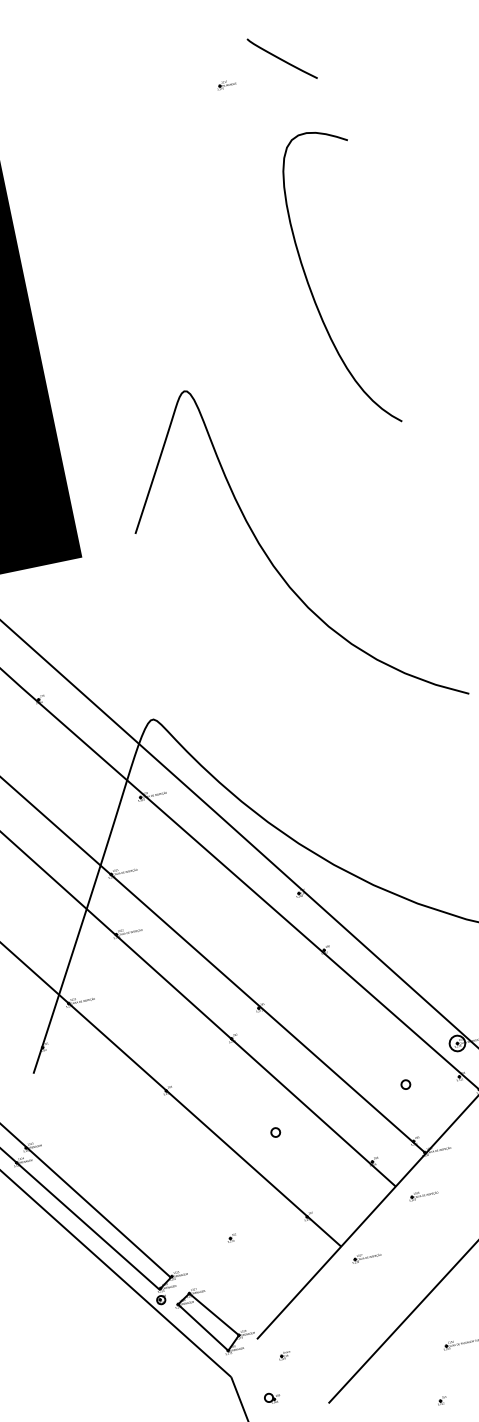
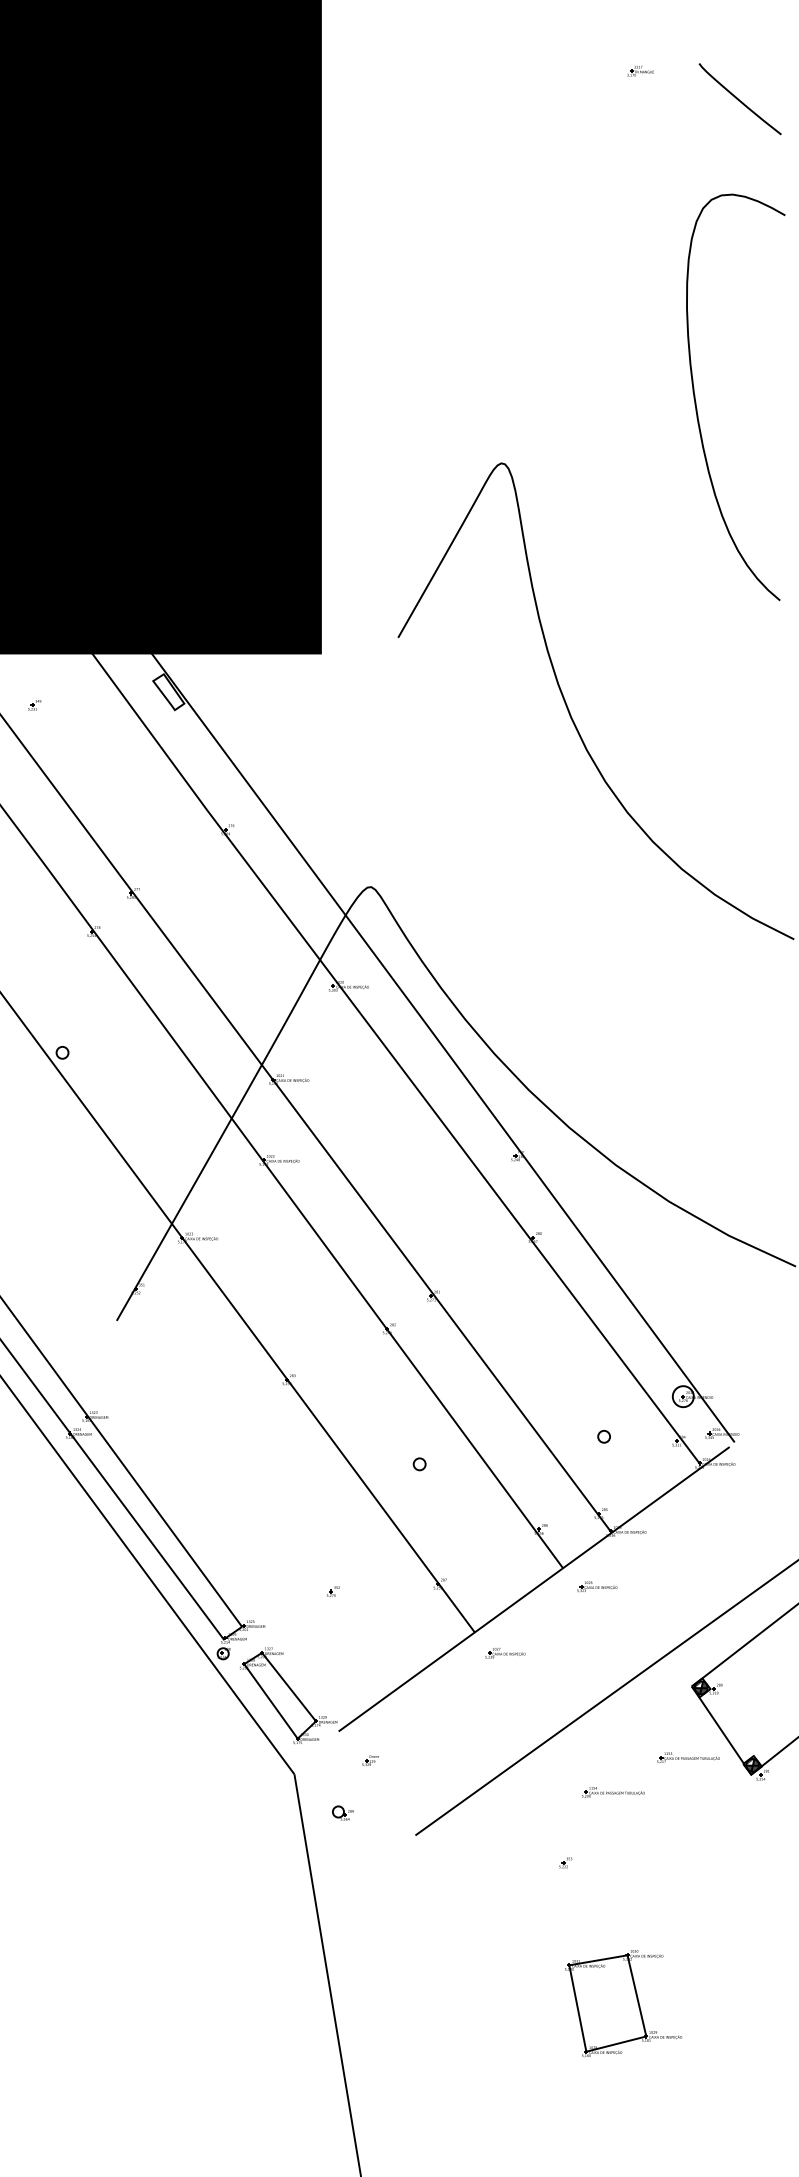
curve: (281, 59) -> (739, 99), moved
curve: (311, 289) -> (696, 401), moved

